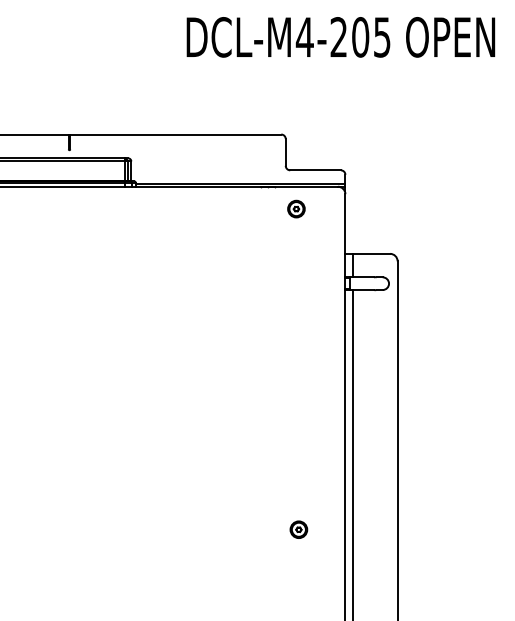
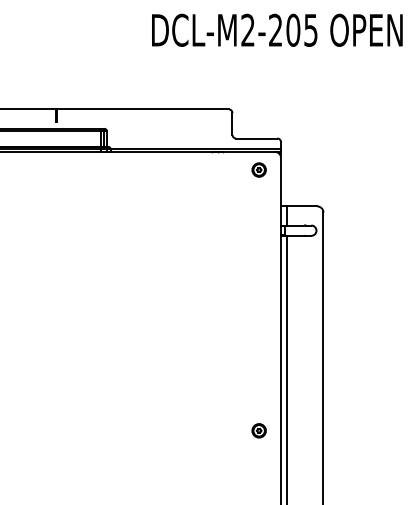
text: (304, 36) -> (247, 29), DCL-M4-205 -> DCL-M2-205
part: (295, 208) -> (258, 169), moved
part: (298, 529) -> (258, 430), moved

